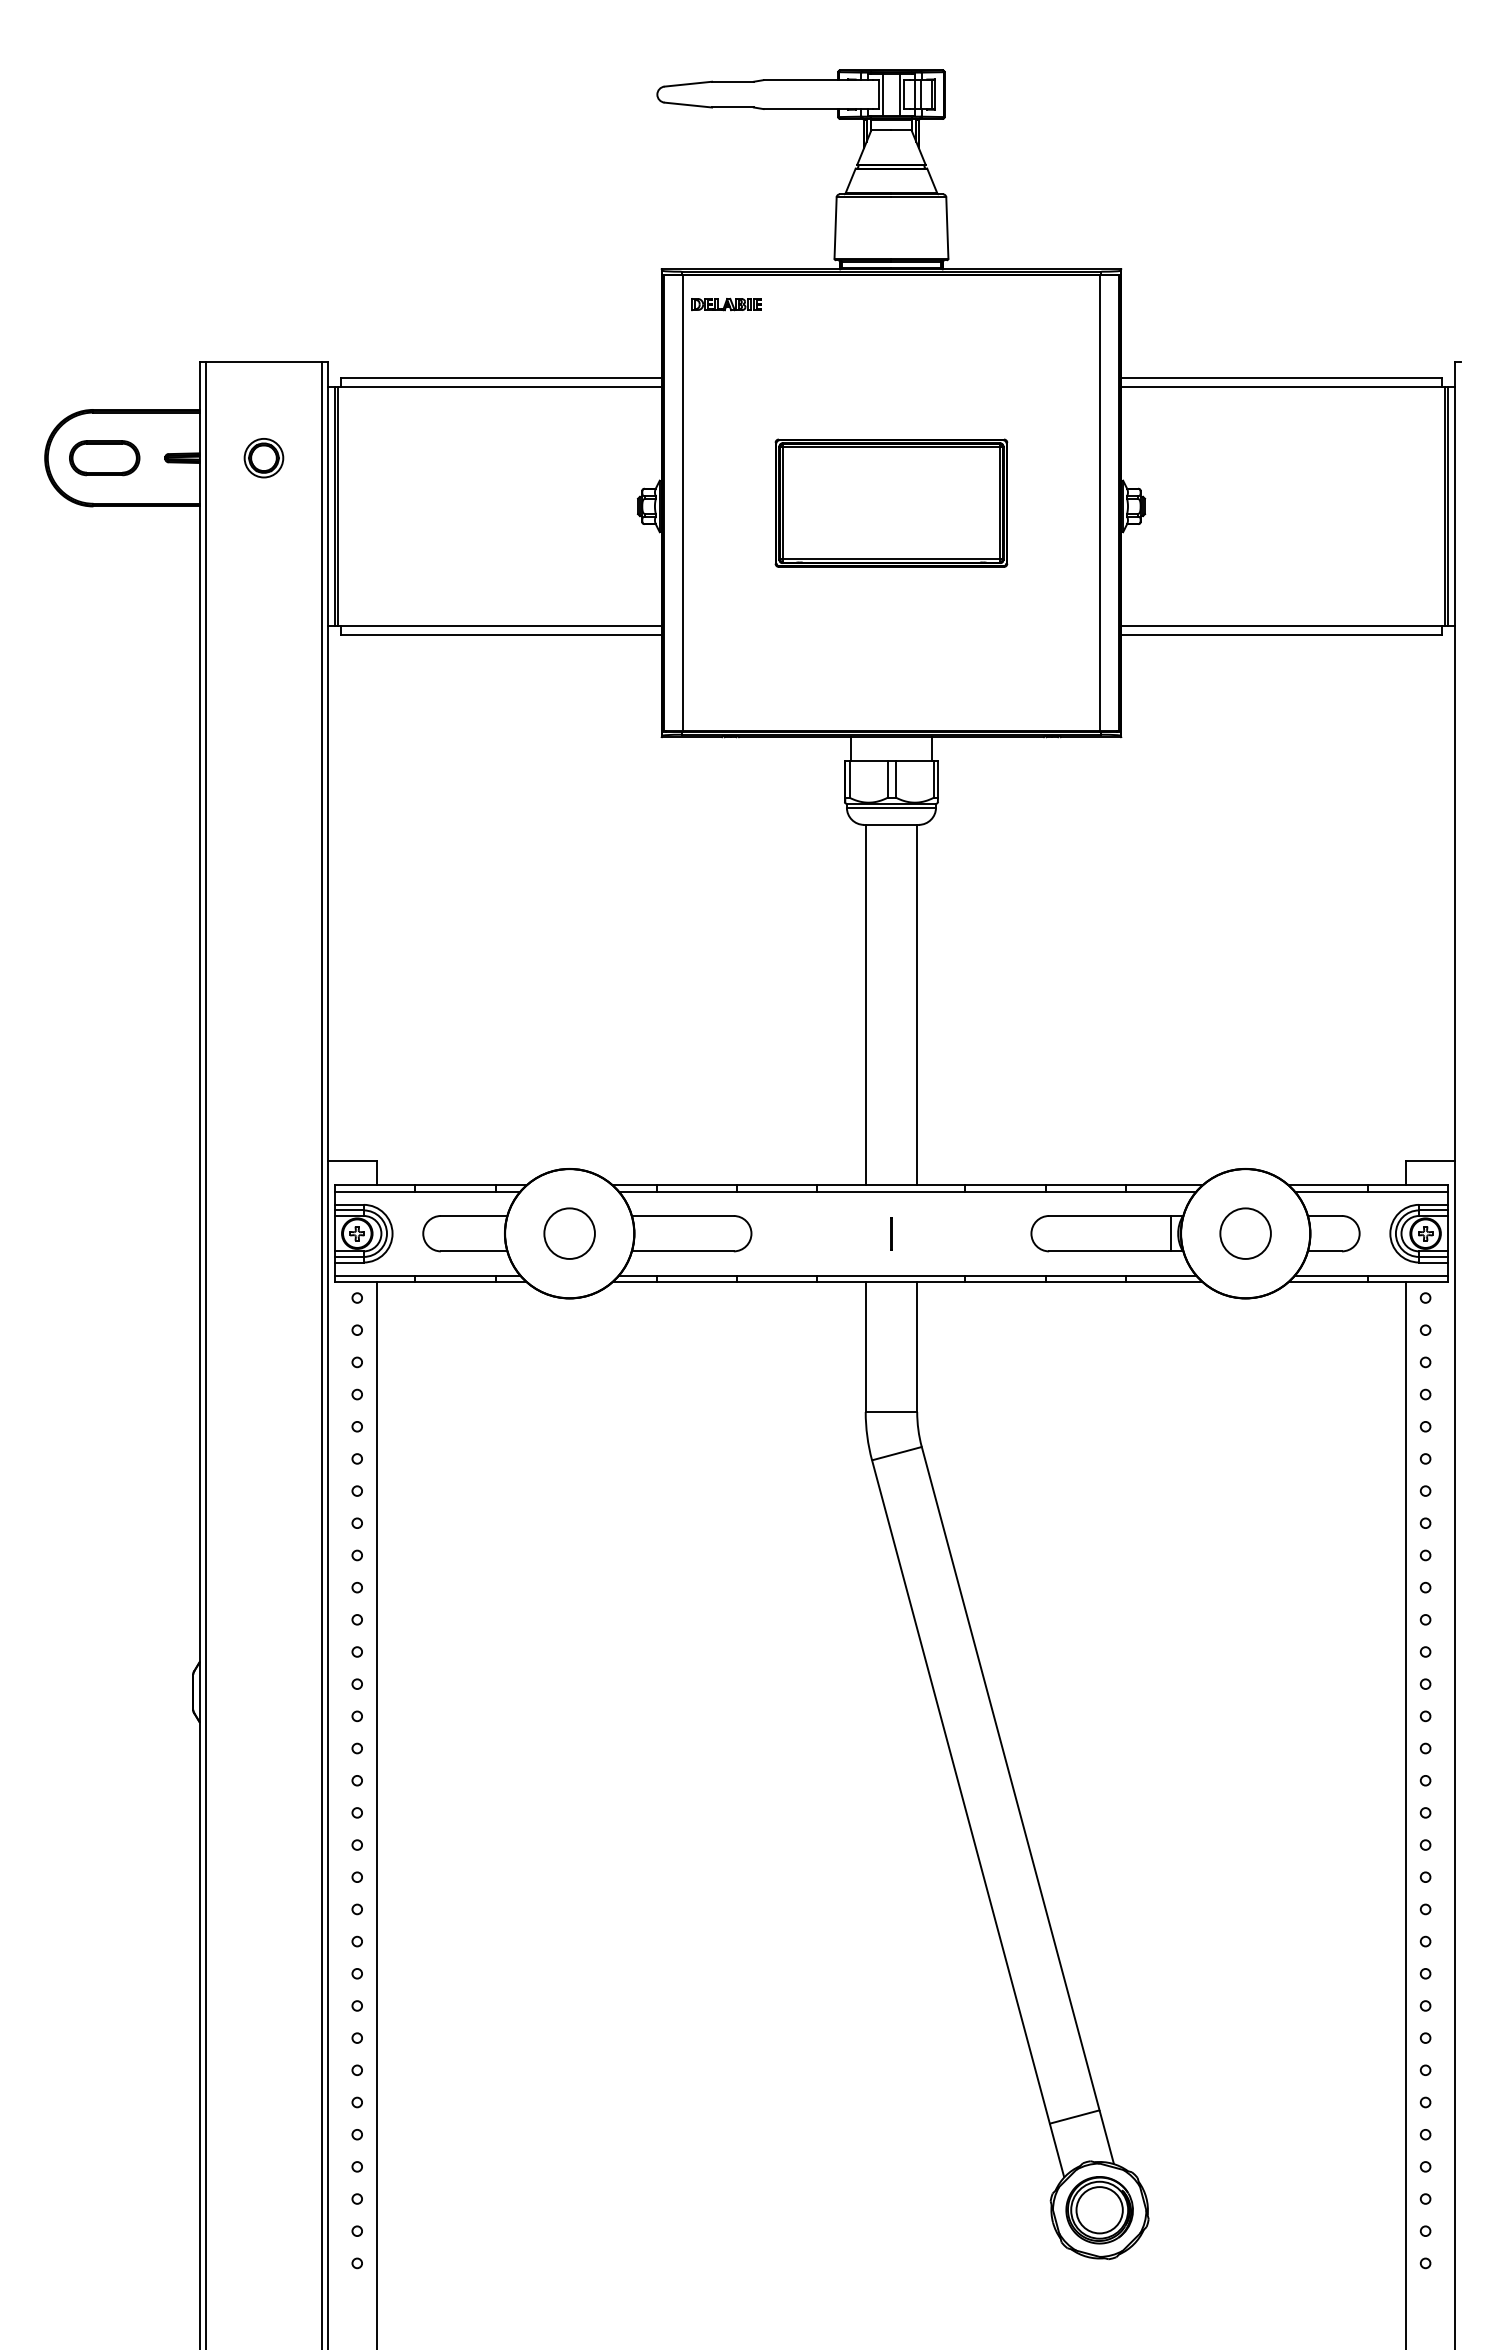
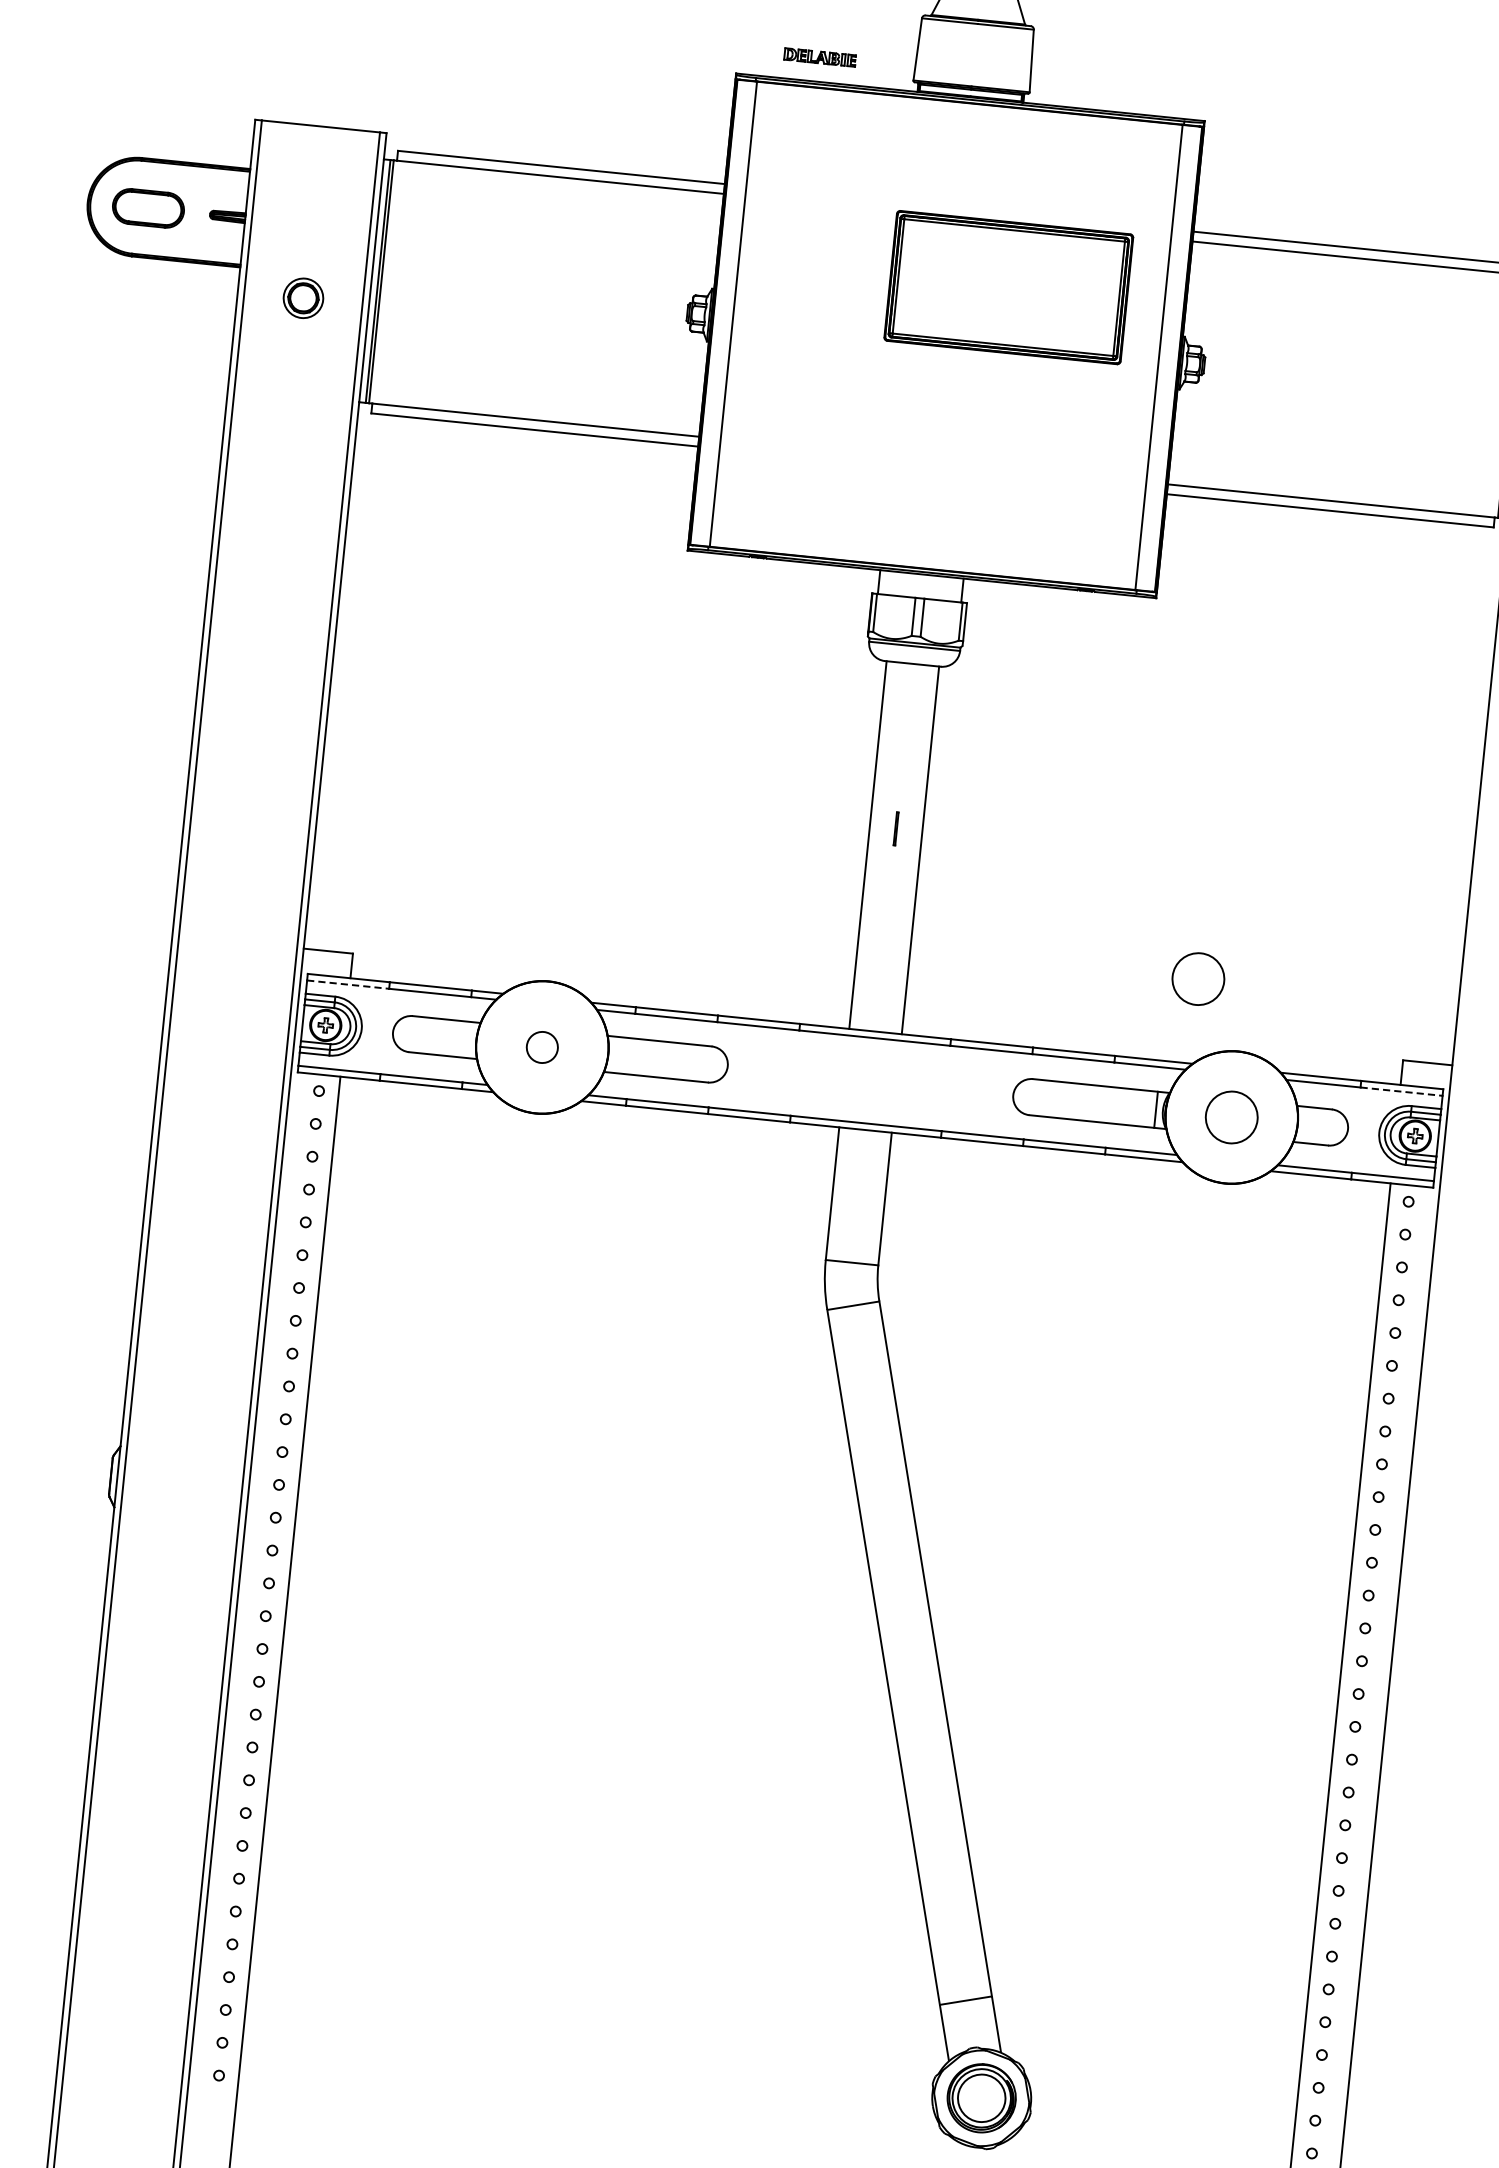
part: (726, 304) -> (819, 57), moved
part: (263, 458) -> (302, 298), moved
part: (891, 502) -> (1008, 286), moved
circle: (1199, 1102) -> (1198, 978), added
line: (375, 1191) -> (348, 984), solid -> dashed
line: (1408, 1191) -> (1402, 1091), solid -> dashed
circle: (569, 1233) -> (542, 1047), size x0.6
line: (891, 1233) -> (896, 828), moved

